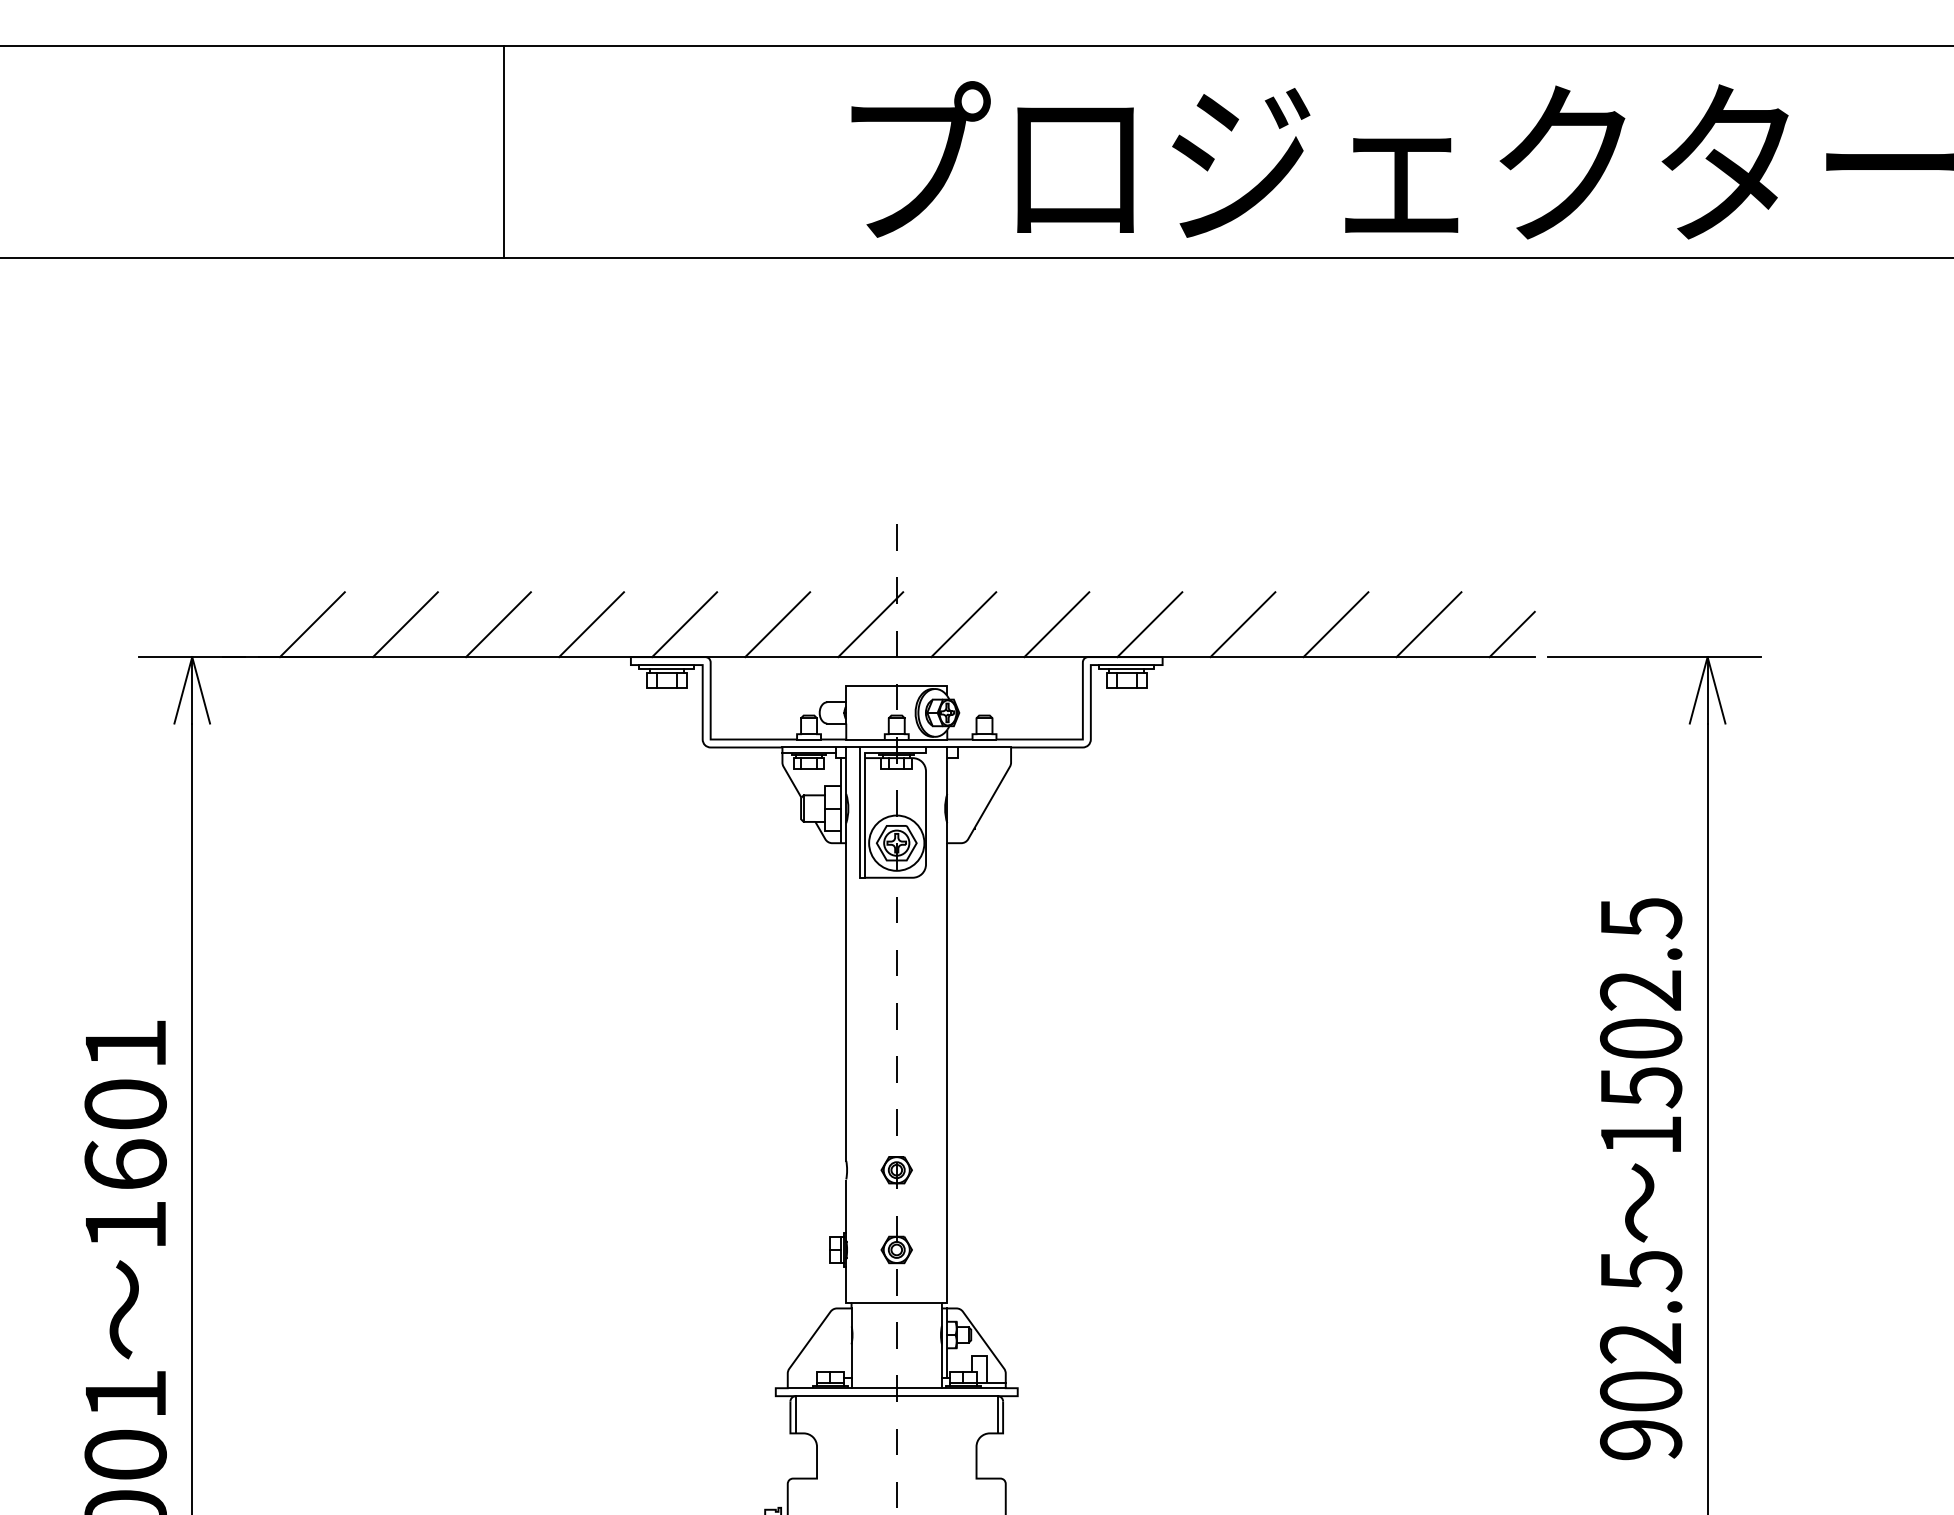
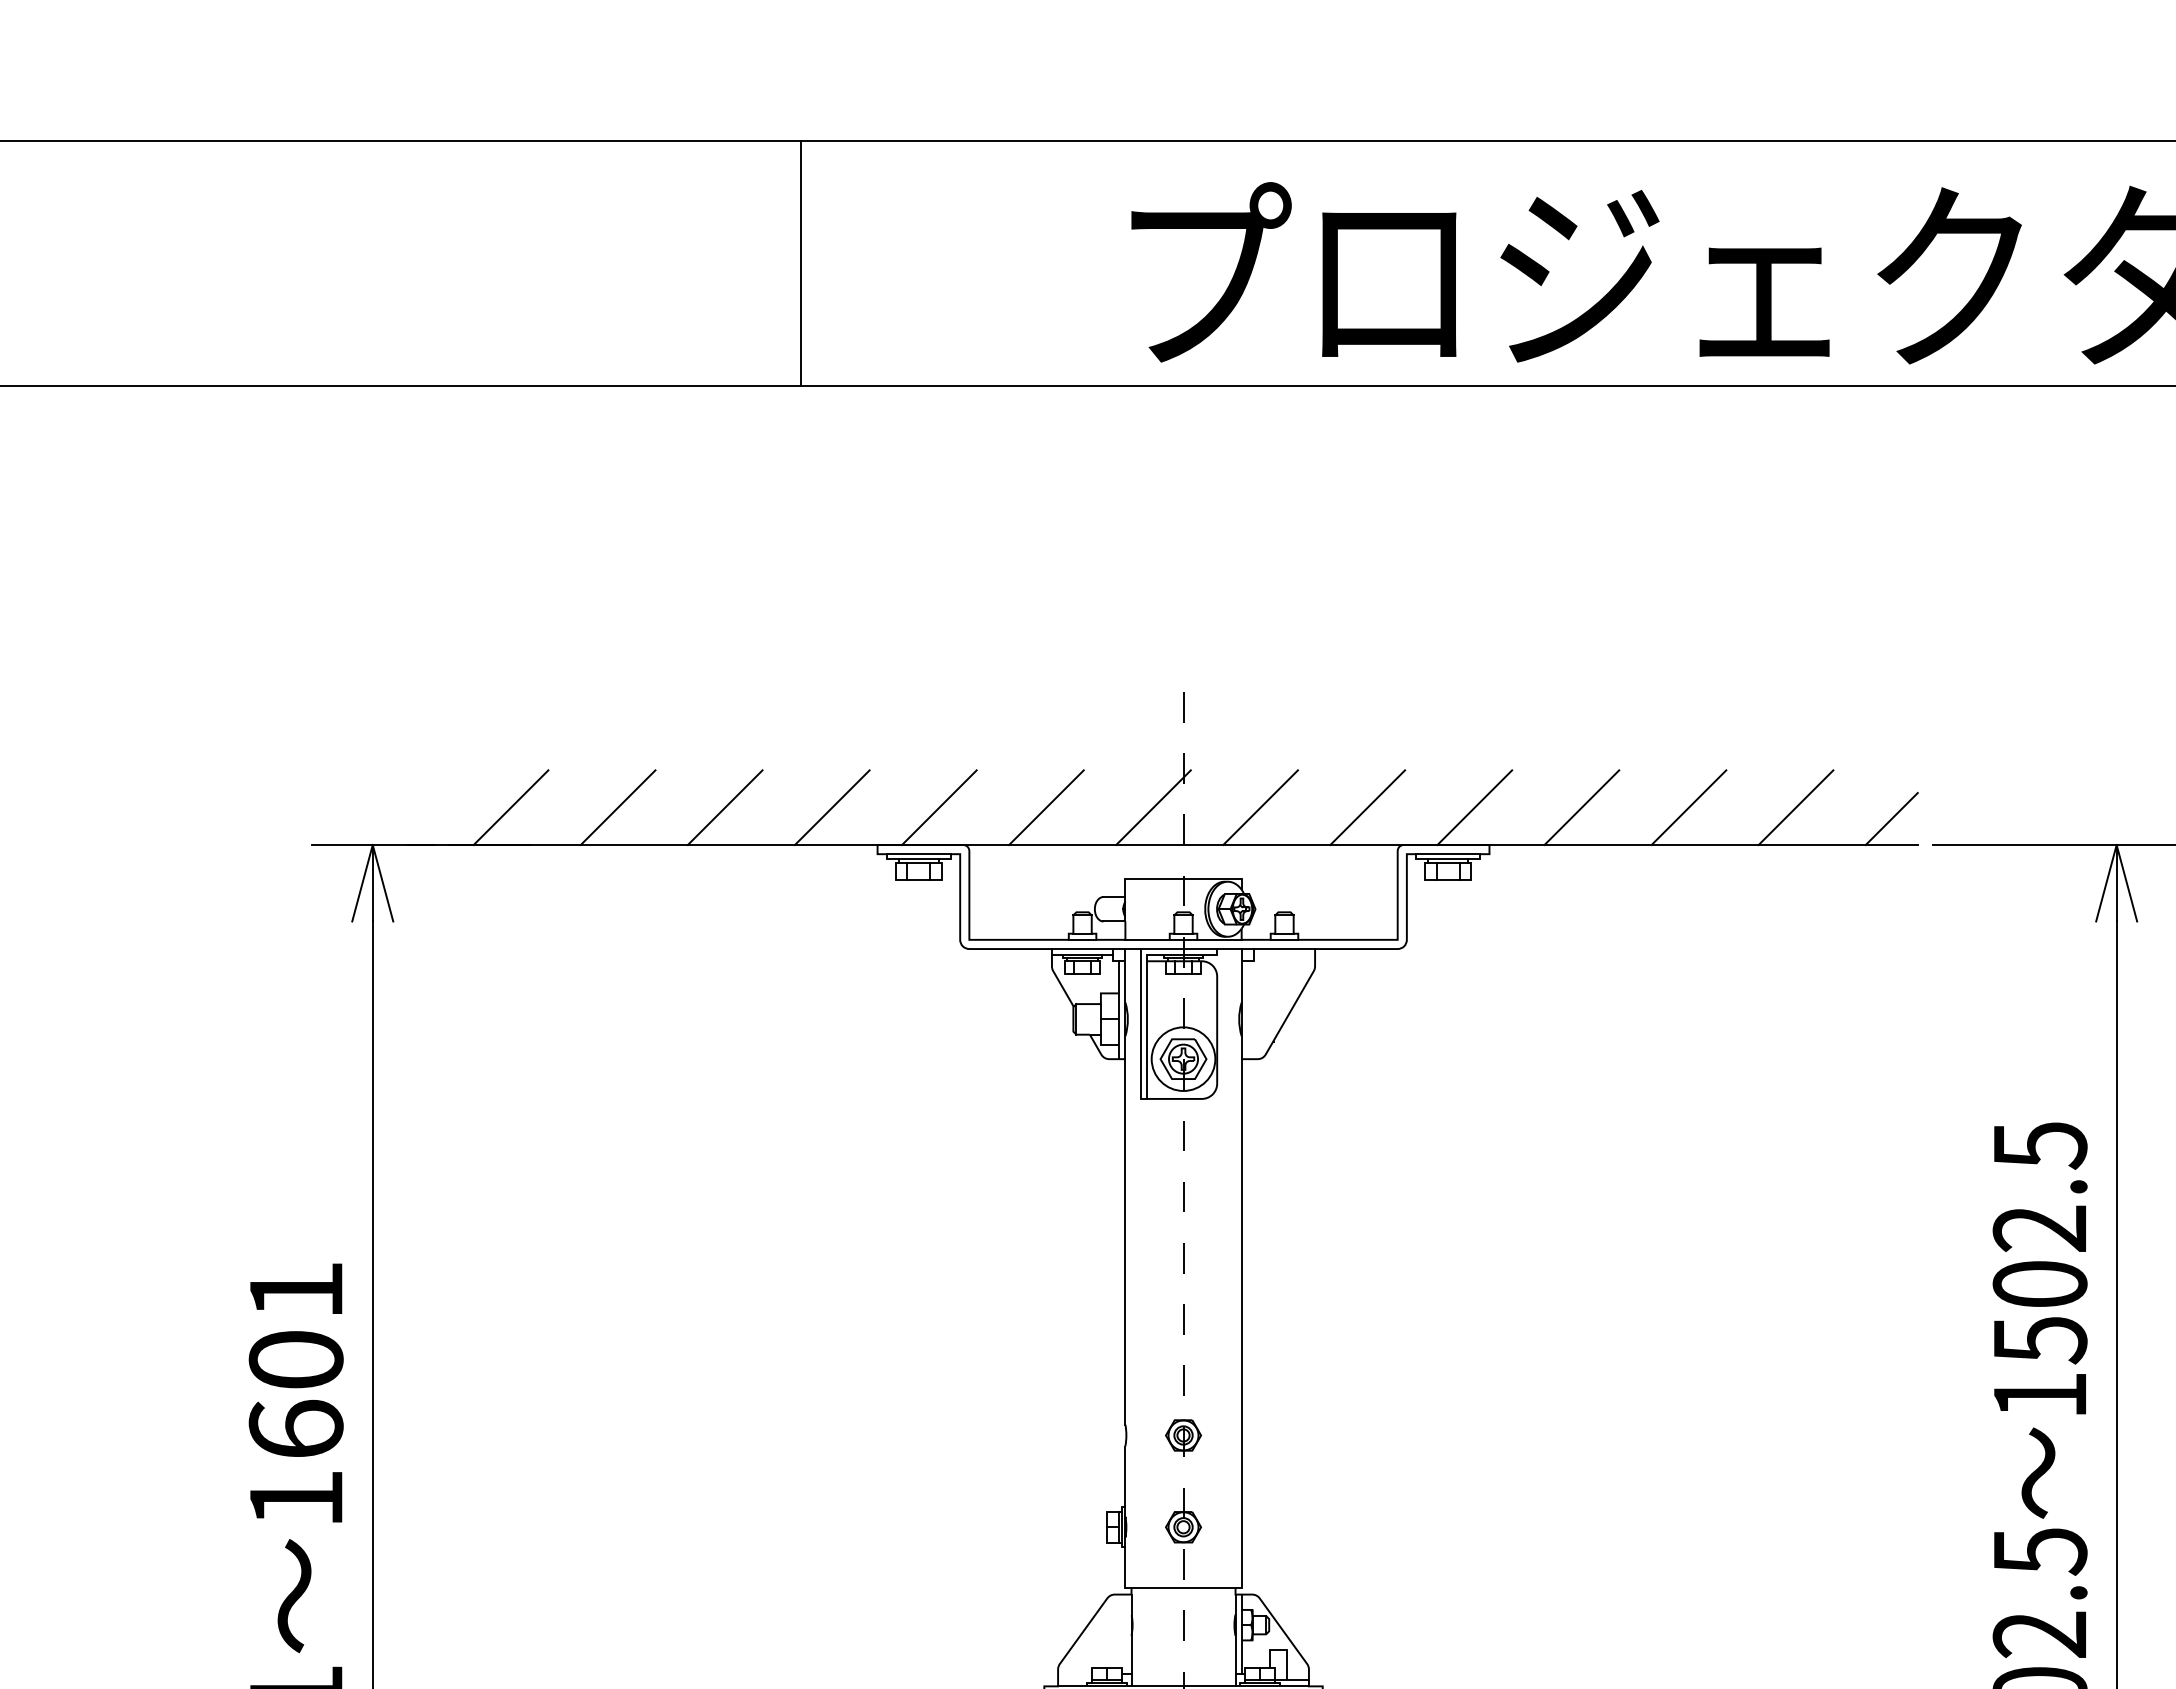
line: (504, 151) -> (801, 263), moved

